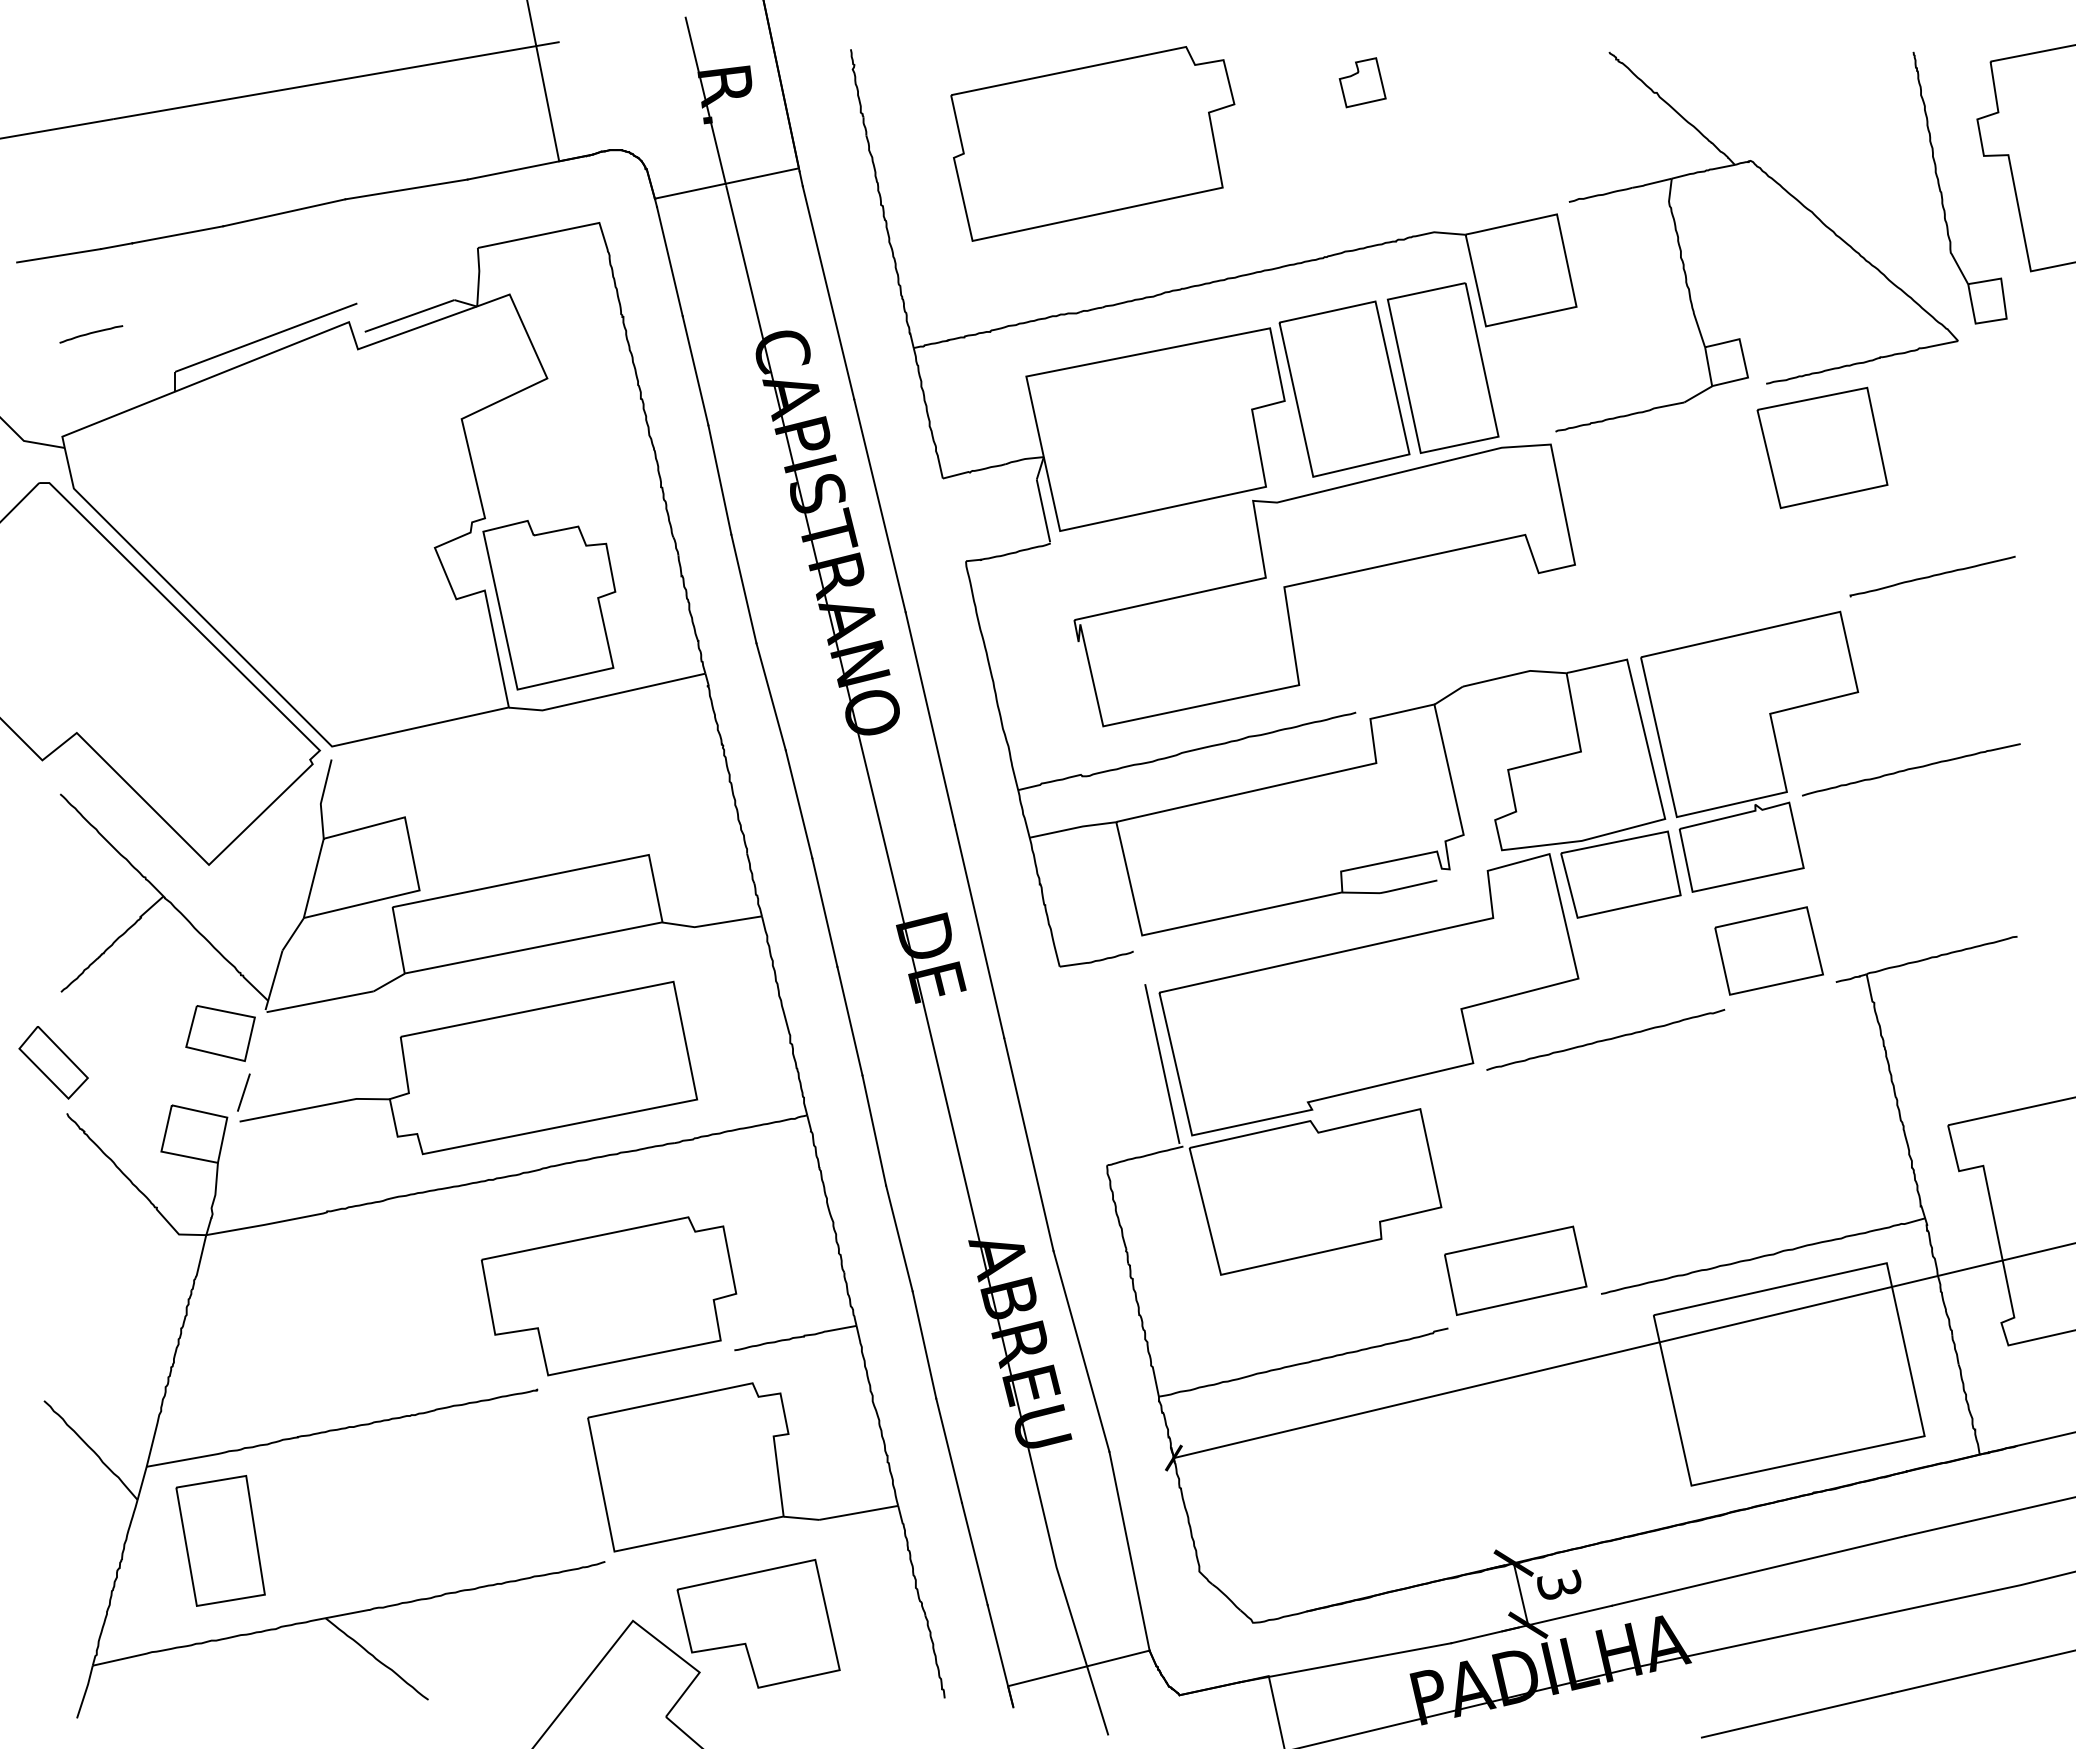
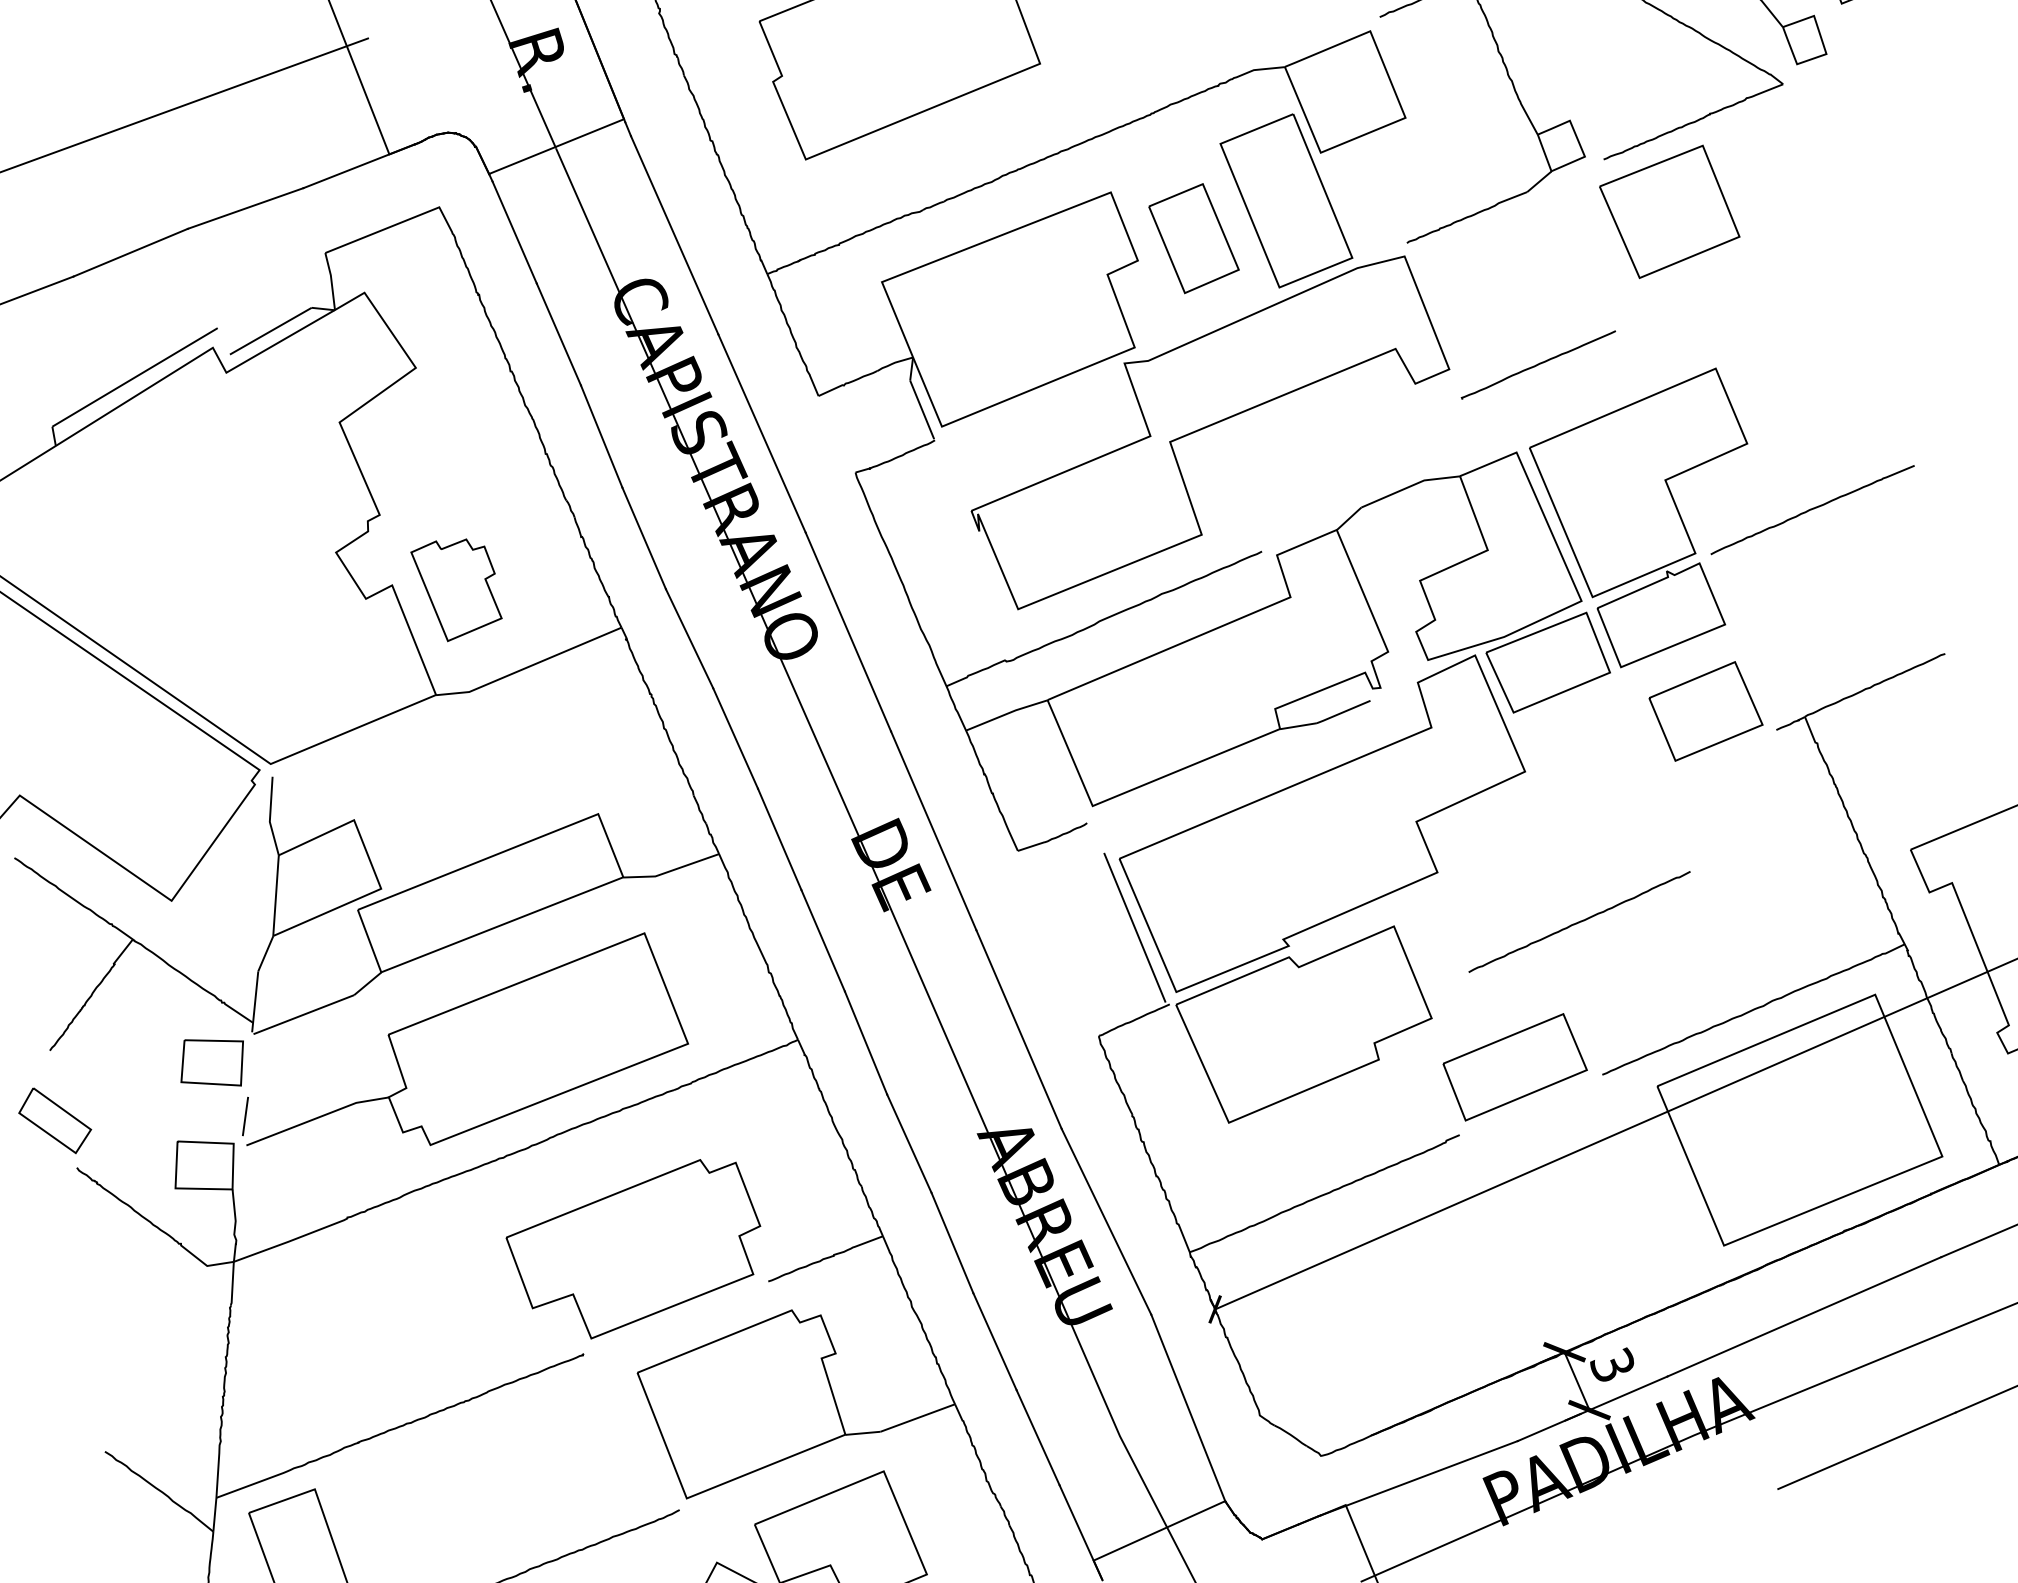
part: (1344, 388) -> (1193, 238), size x0.6
curve: (1932, 576) -> (1538, 365), moved
part: (549, 605) -> (457, 588), size x0.6
line: (1605, 1039) -> (1579, 921), moved

